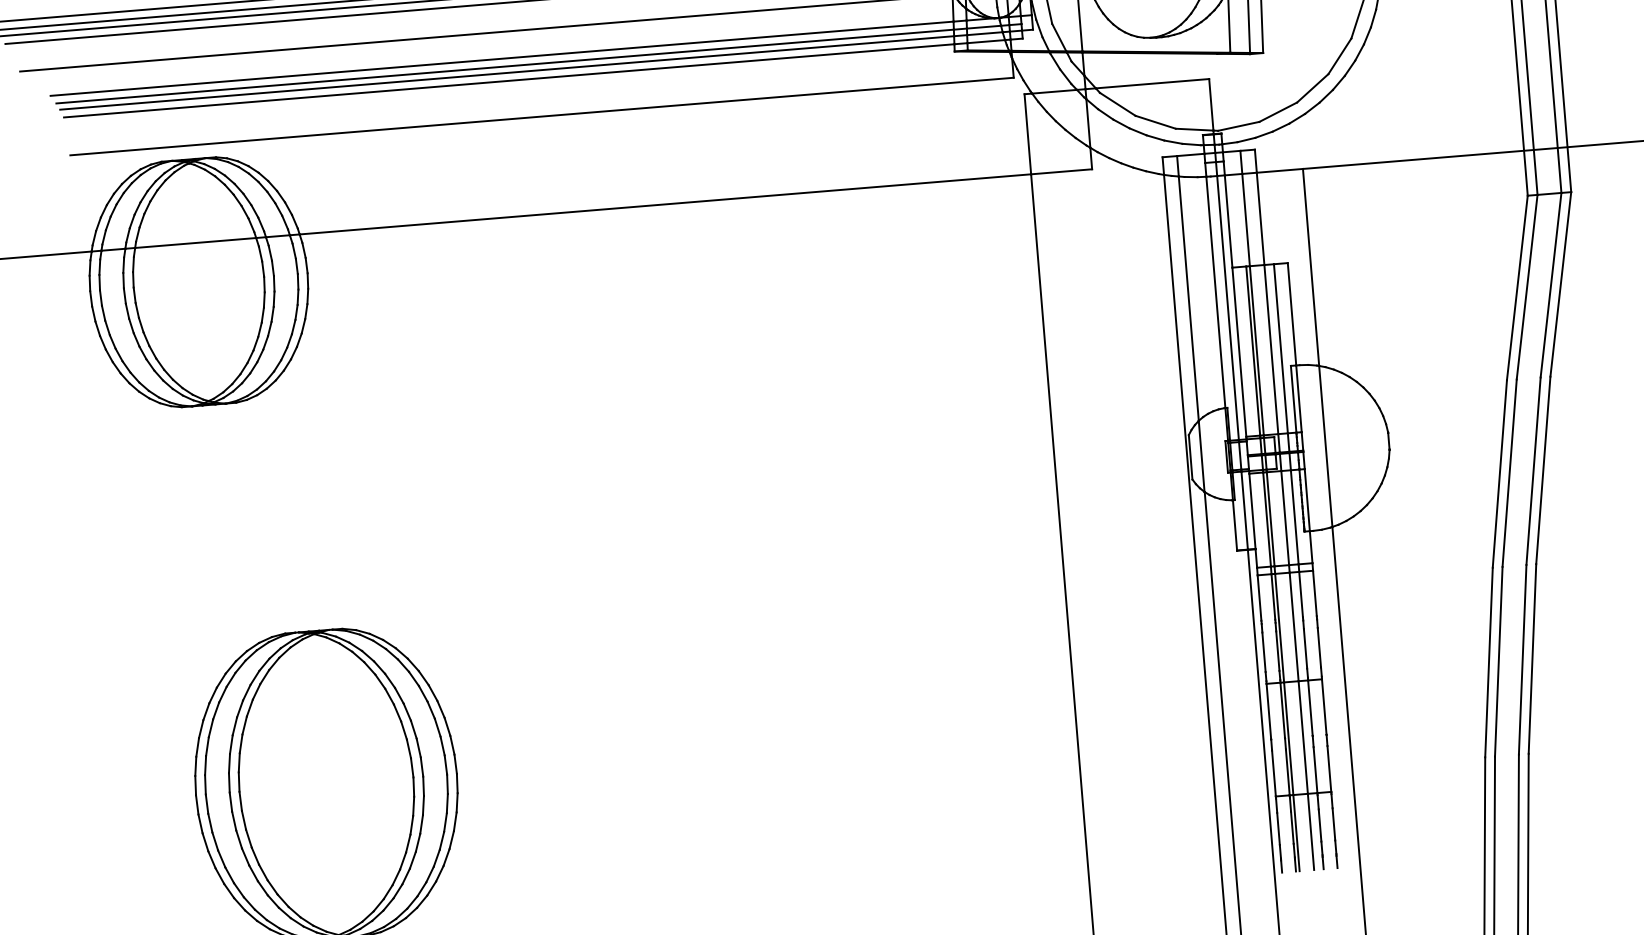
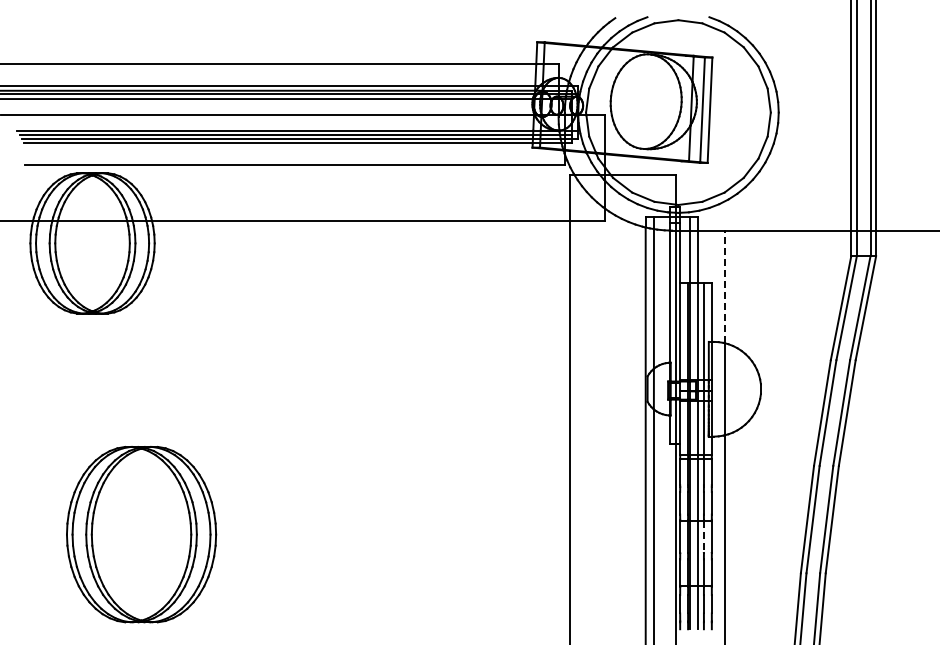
line: (1310, 266) -> (724, 286), solid -> dashed
line: (1309, 708) -> (703, 537), solid -> dashed

